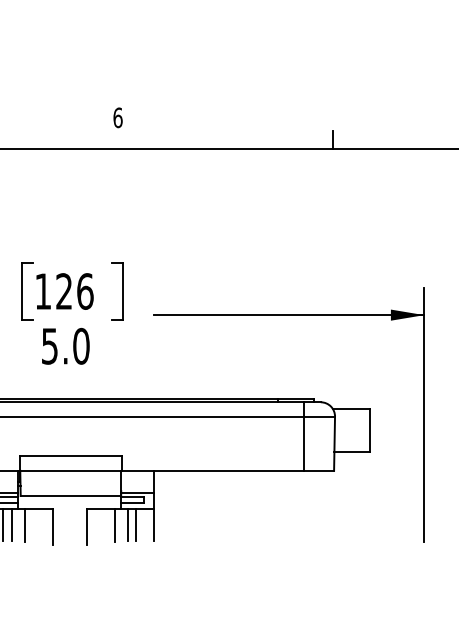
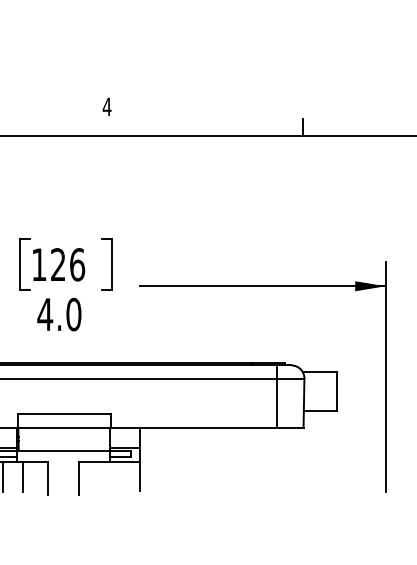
text: (117, 117) -> (106, 106), 6 -> 4
text: (49, 346) -> (44, 314), 5.0 -> 4.0
line: (12, 524) -> (11, 476), removed
line: (114, 524) -> (103, 476), removed
line: (127, 524) -> (115, 476), removed
line: (136, 524) -> (123, 476), removed

